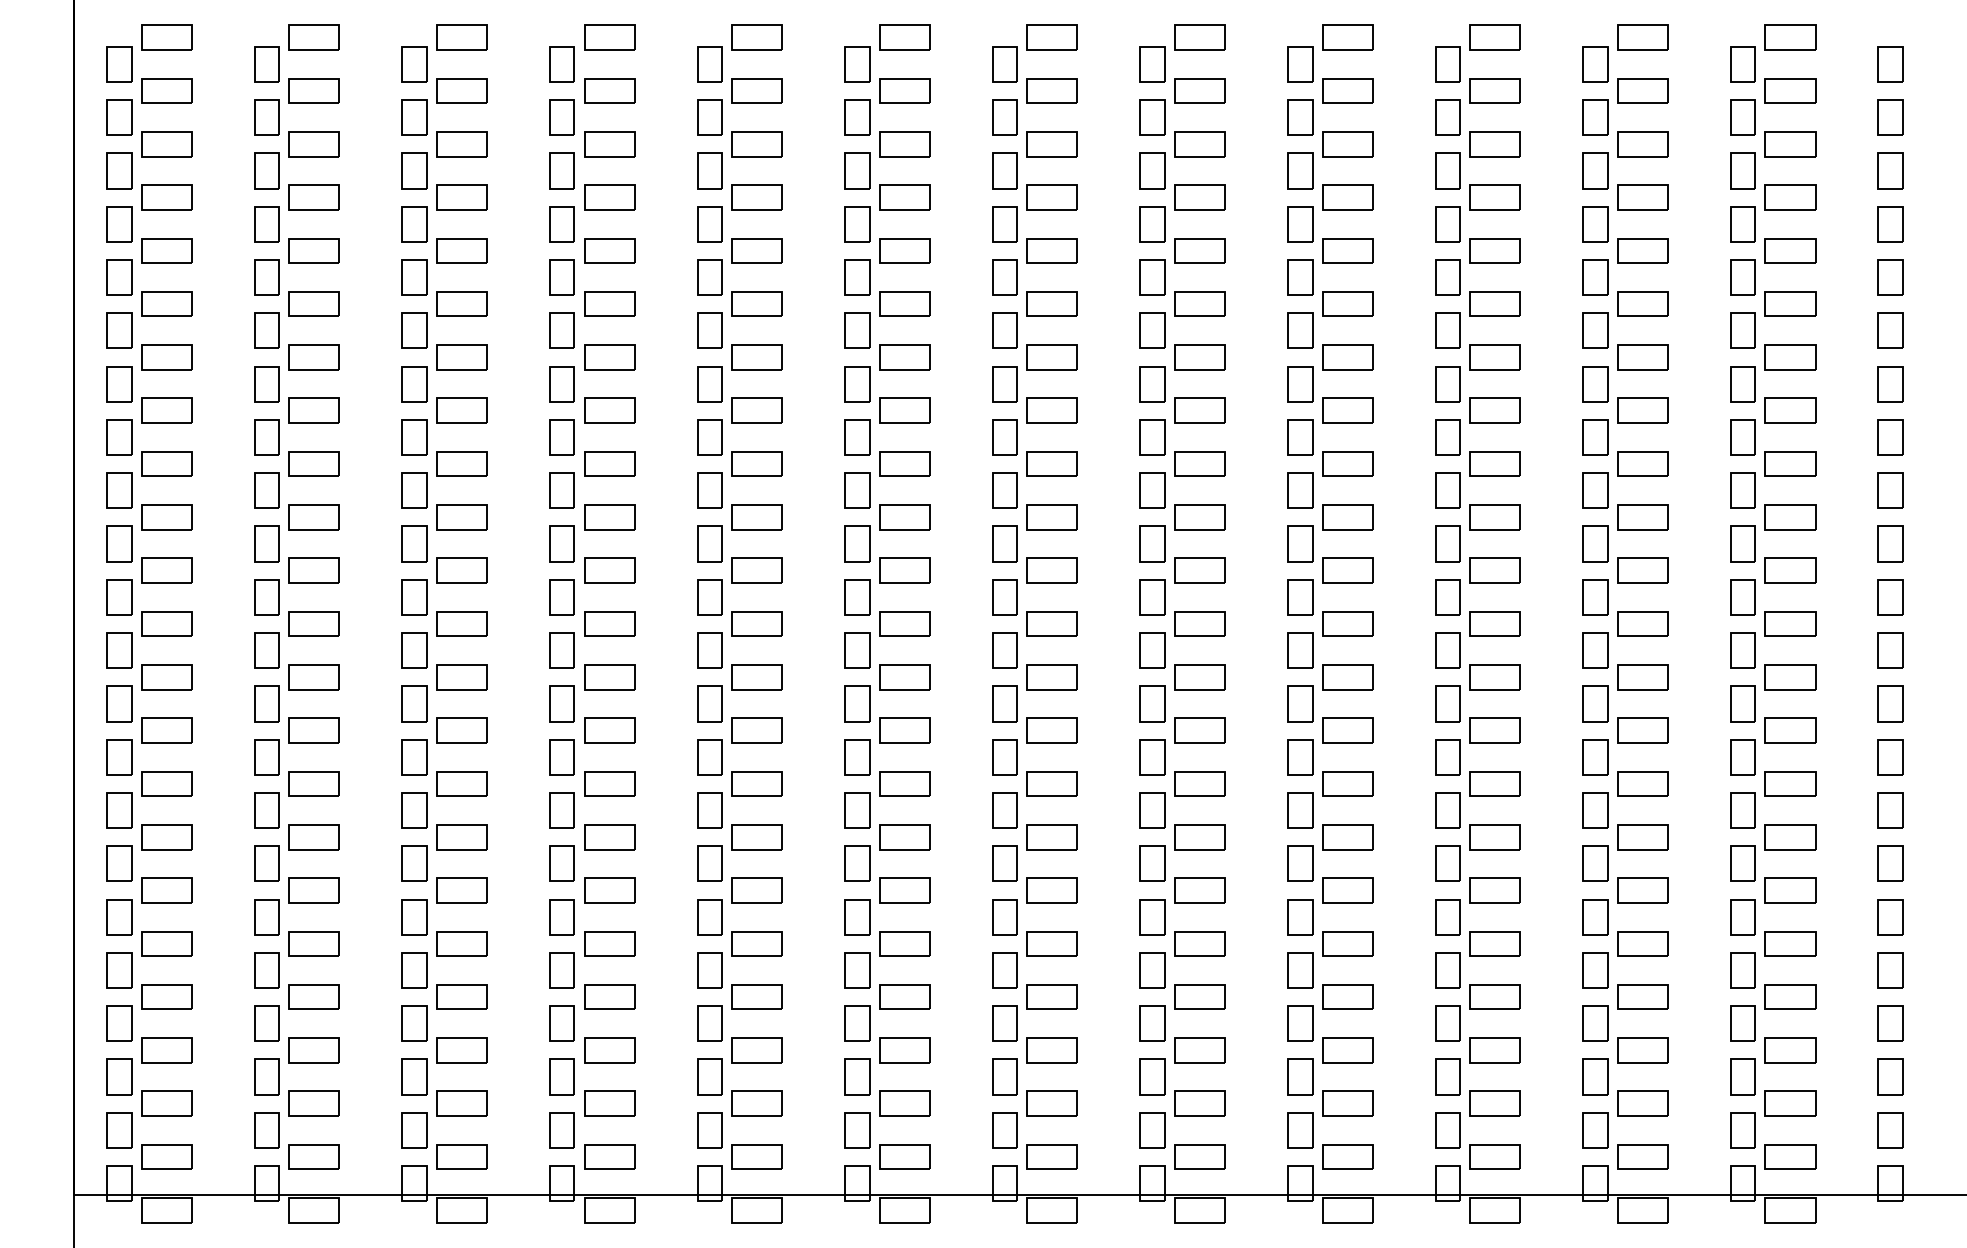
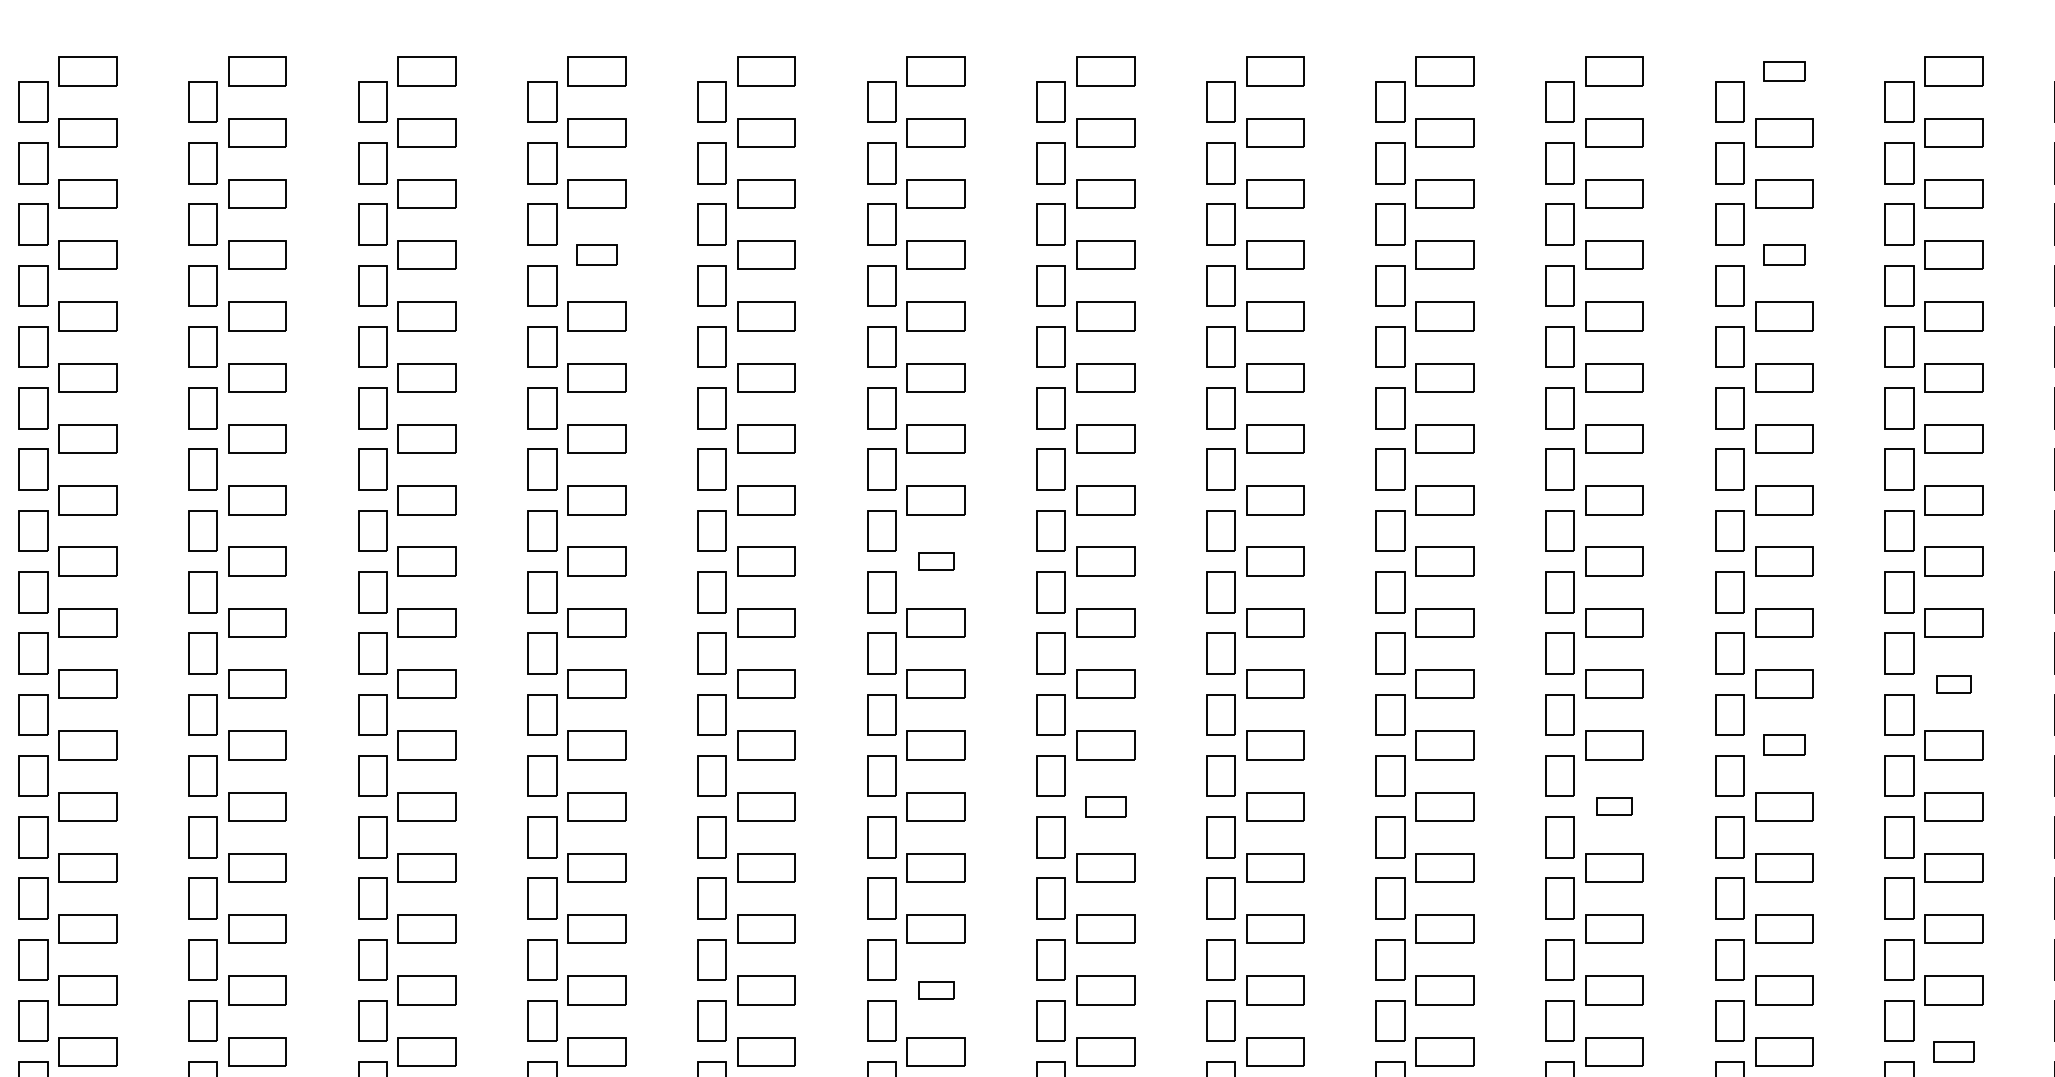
part: (1642, 37) -> (1783, 71), size x0.7
part: (609, 197) -> (596, 255), size x0.7
part: (1642, 197) -> (1783, 255), size x0.7
part: (904, 463) -> (935, 560), size x0.6
part: (1790, 570) -> (1954, 683), size x0.6
part: (1642, 623) -> (1783, 744), size x0.7
part: (1051, 677) -> (1104, 806), size x0.7
part: (1494, 677) -> (1613, 806), size x0.6
part: (904, 837) -> (935, 990), size x0.6
part: (1790, 890) -> (1954, 1051), size x0.7

